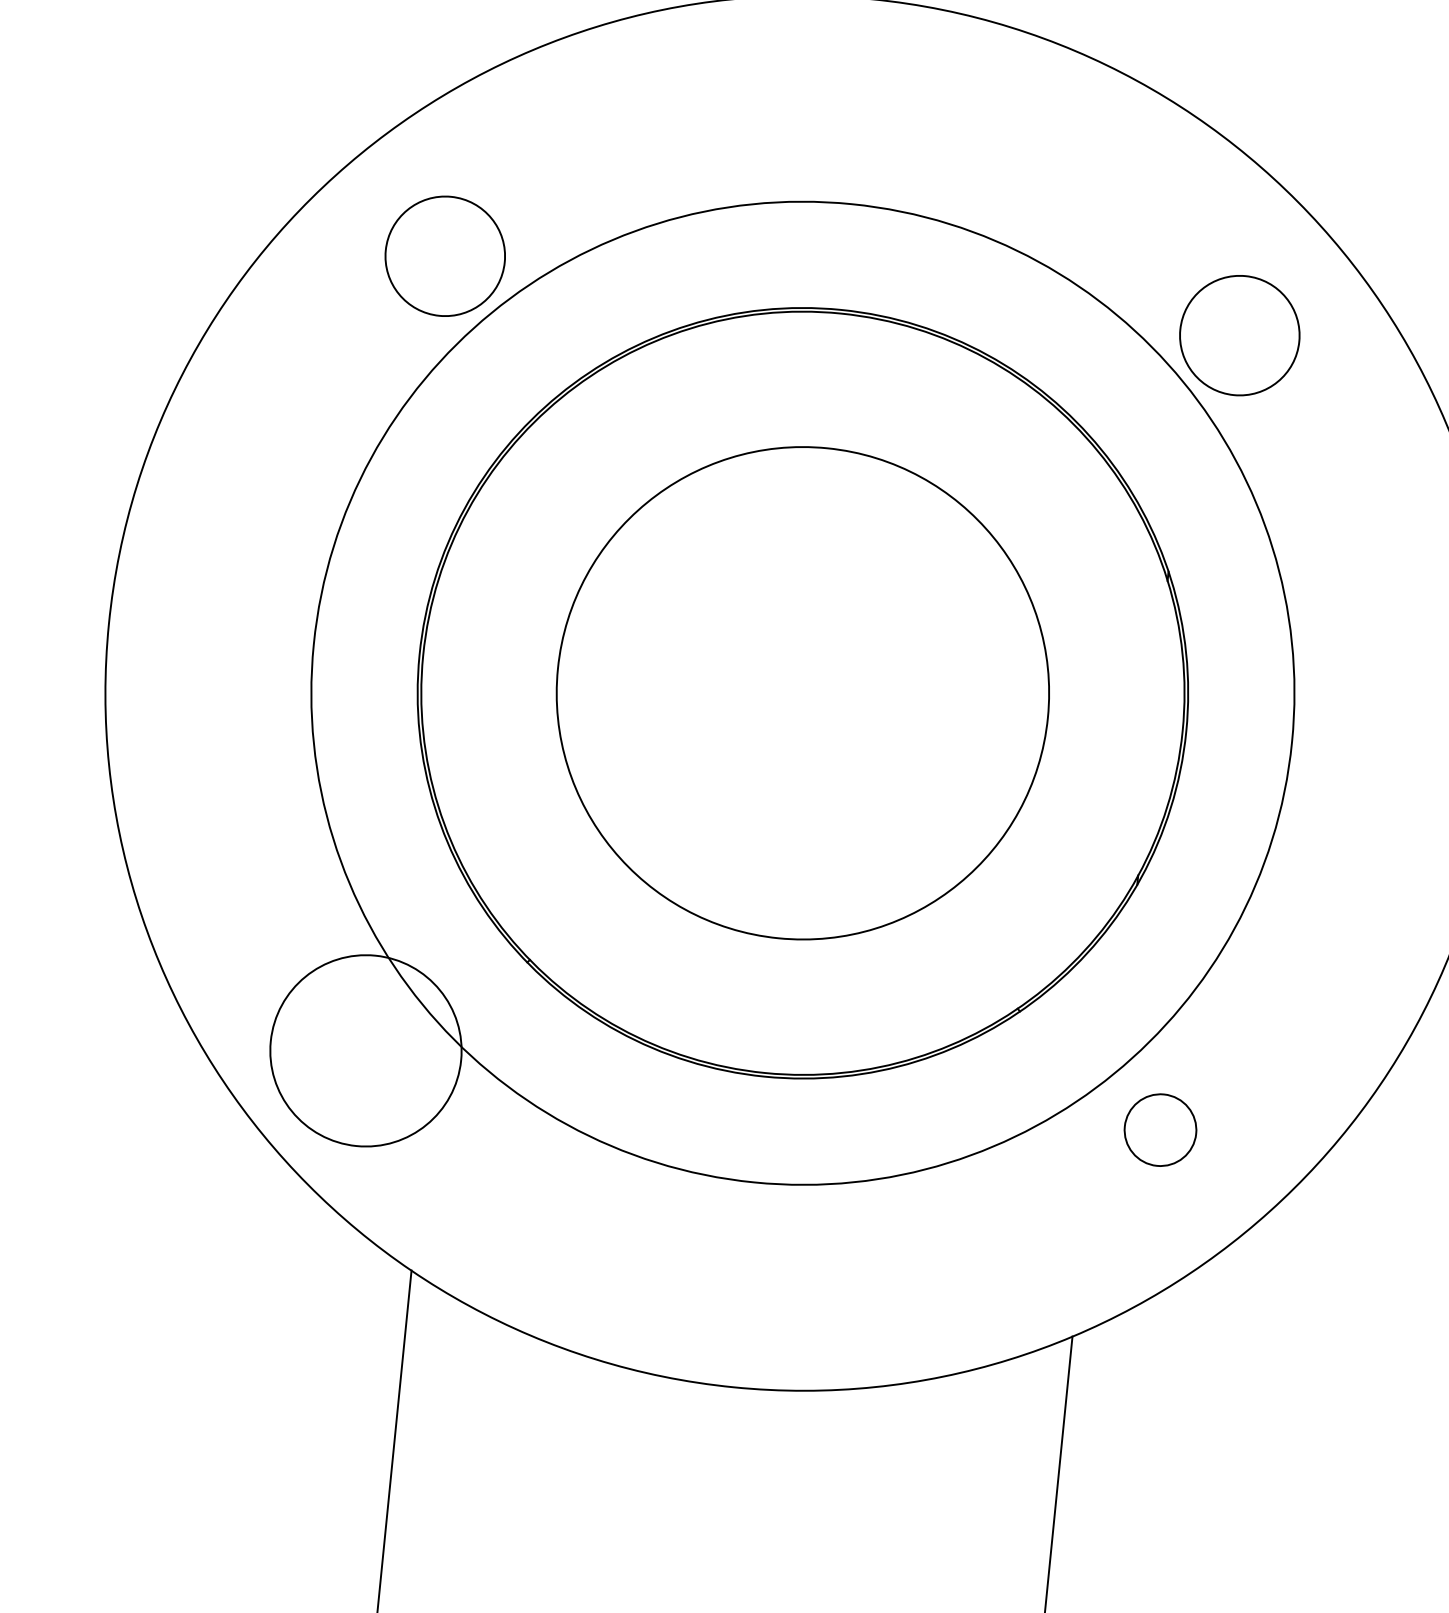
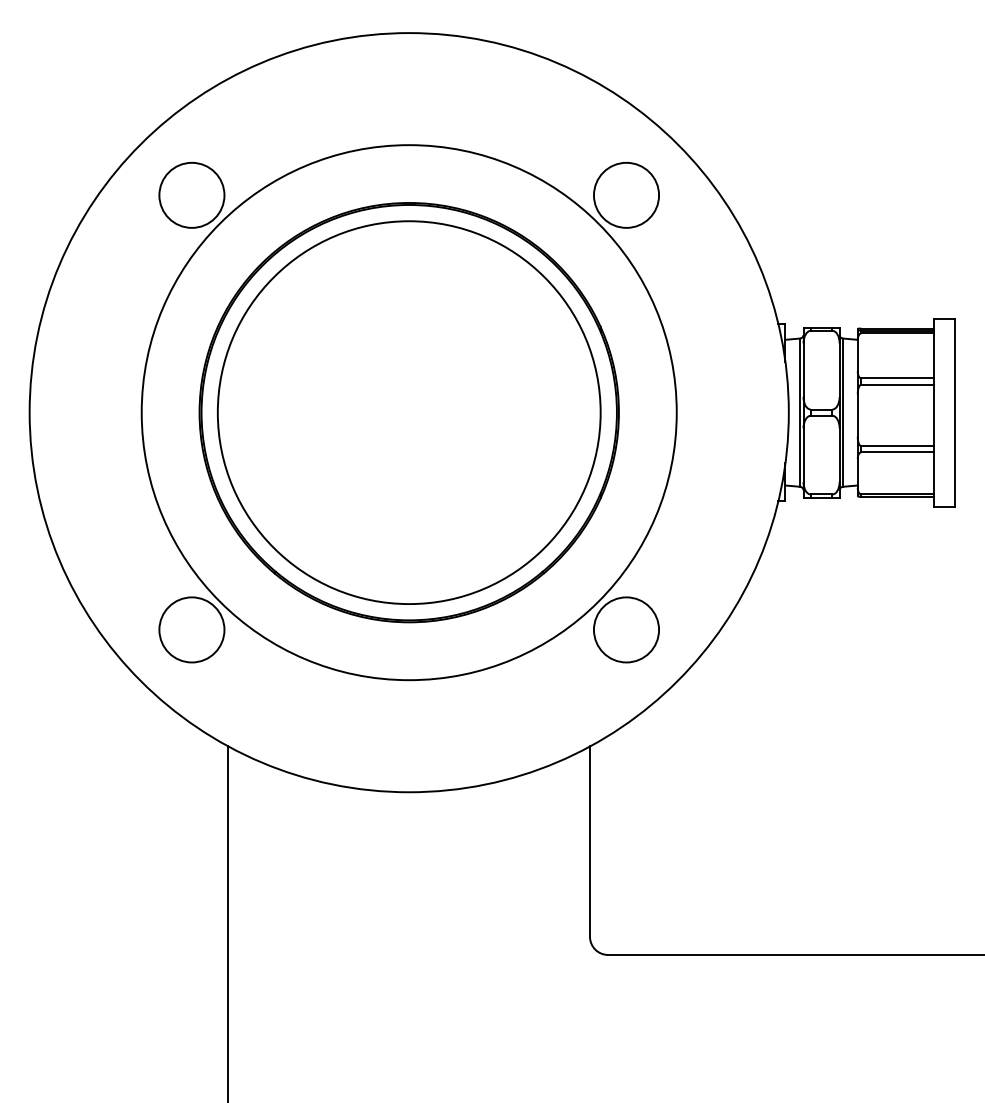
circle: (801, 692) -> (408, 412), size x1.43
circle: (365, 1049) -> (191, 629), size x0.62
circle: (1160, 1129) -> (626, 629), size x1.67

